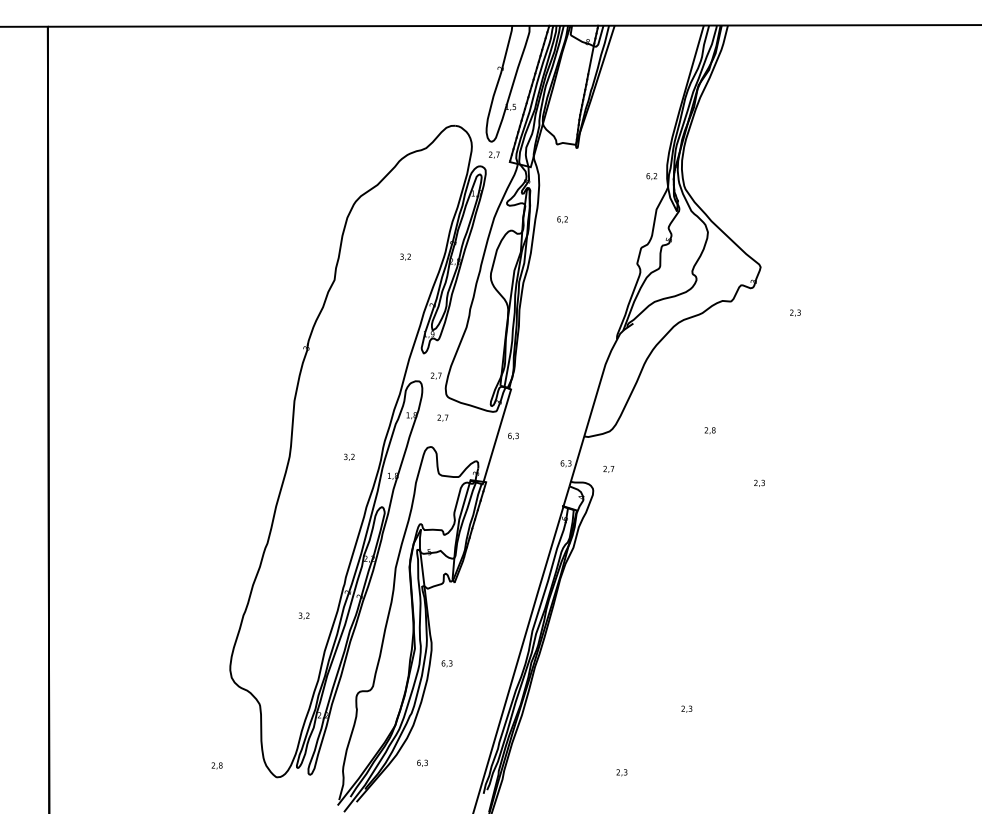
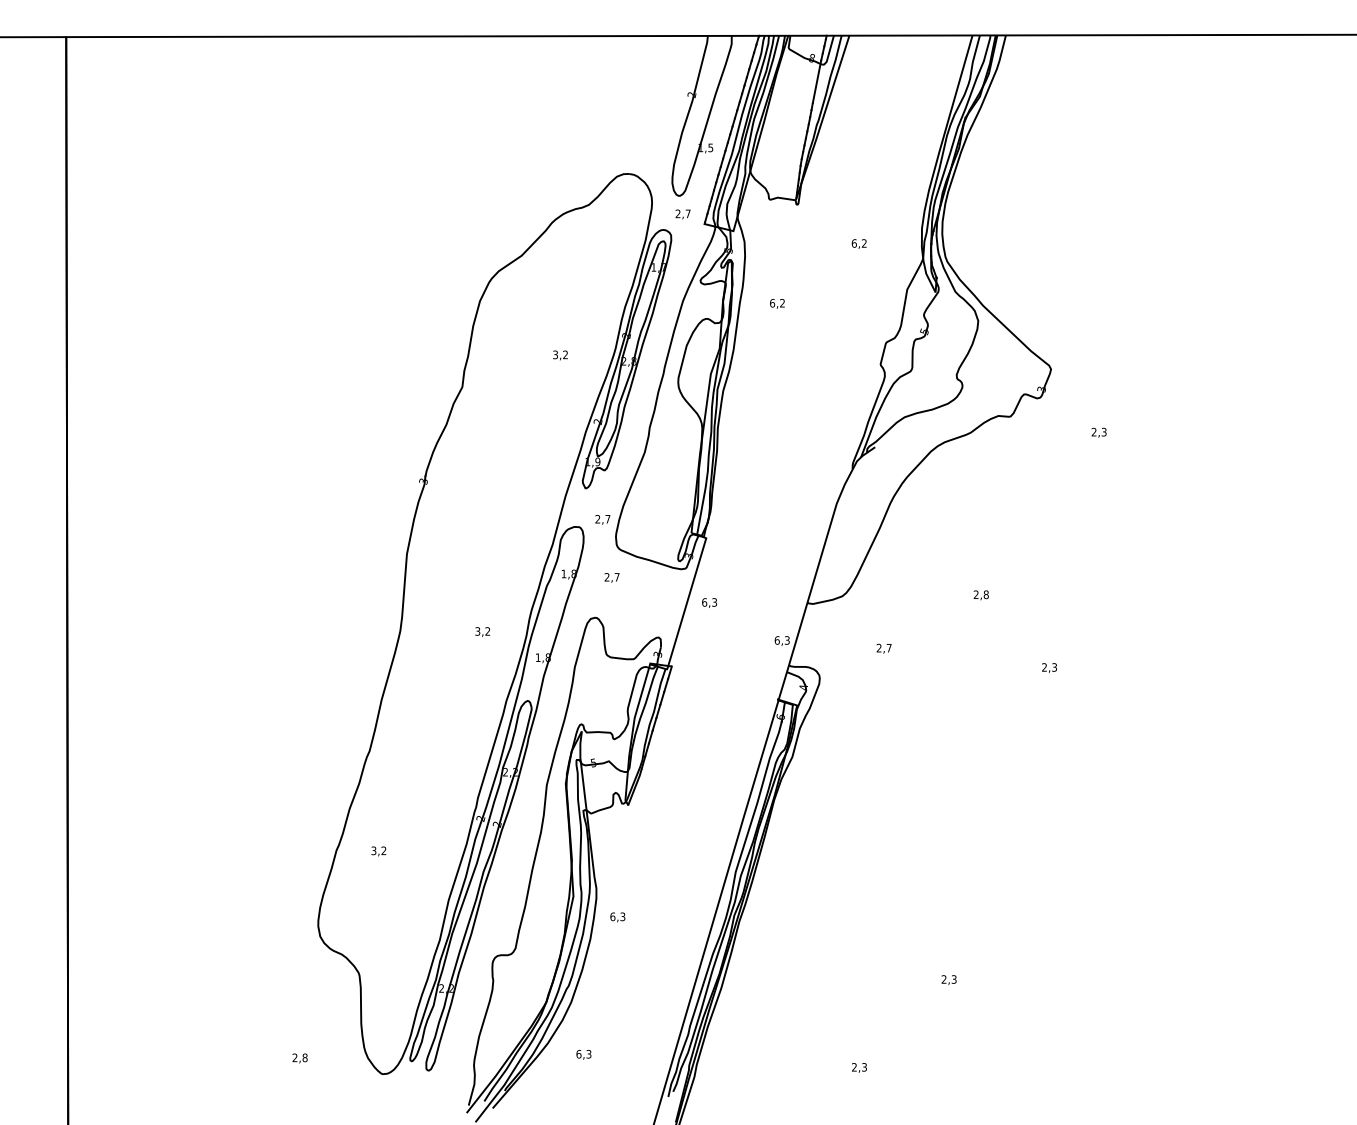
text: (651, 176) -> (858, 244), moved
text: (608, 469) -> (883, 648), moved
text: (303, 615) -> (377, 850), moved

